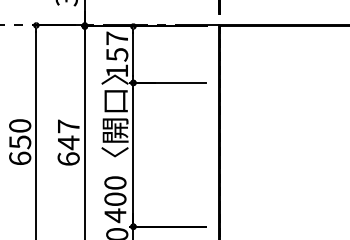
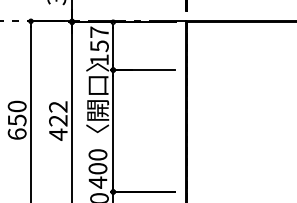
text: (68, 142) -> (58, 120), 647 -> 422

